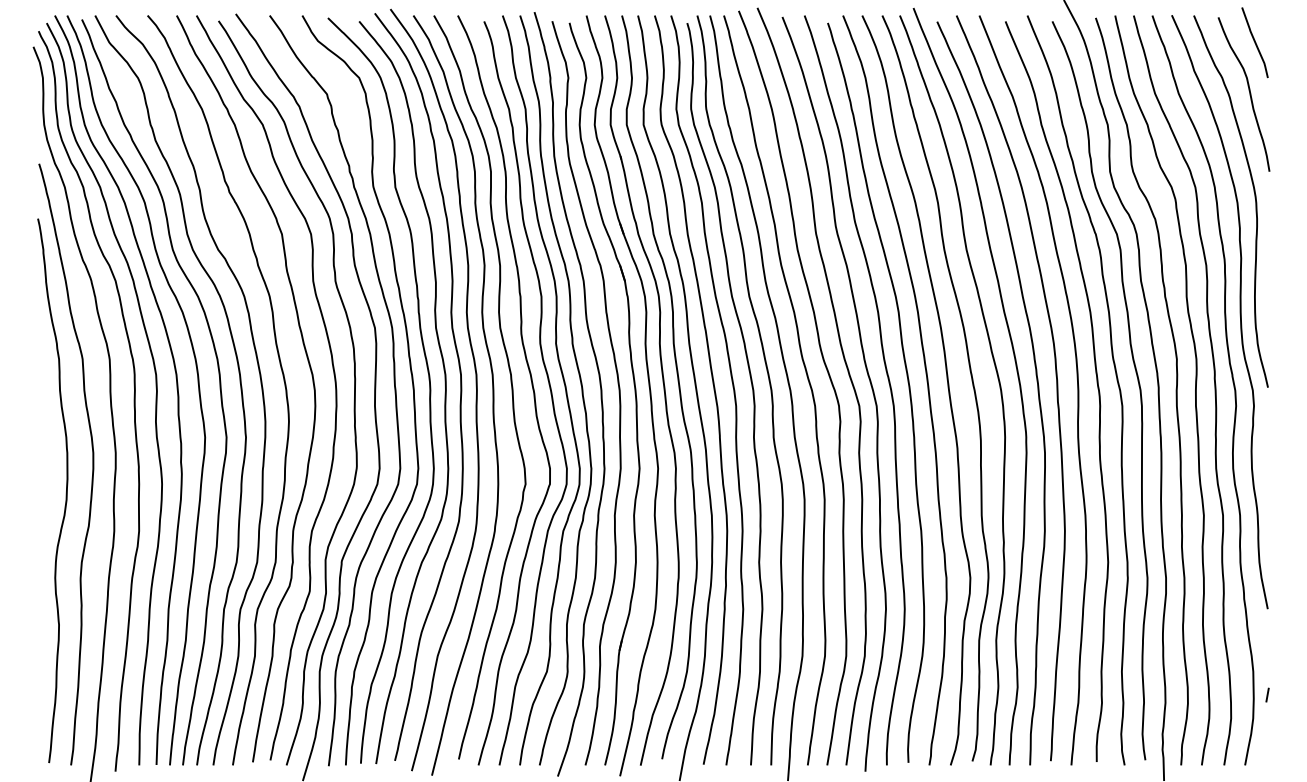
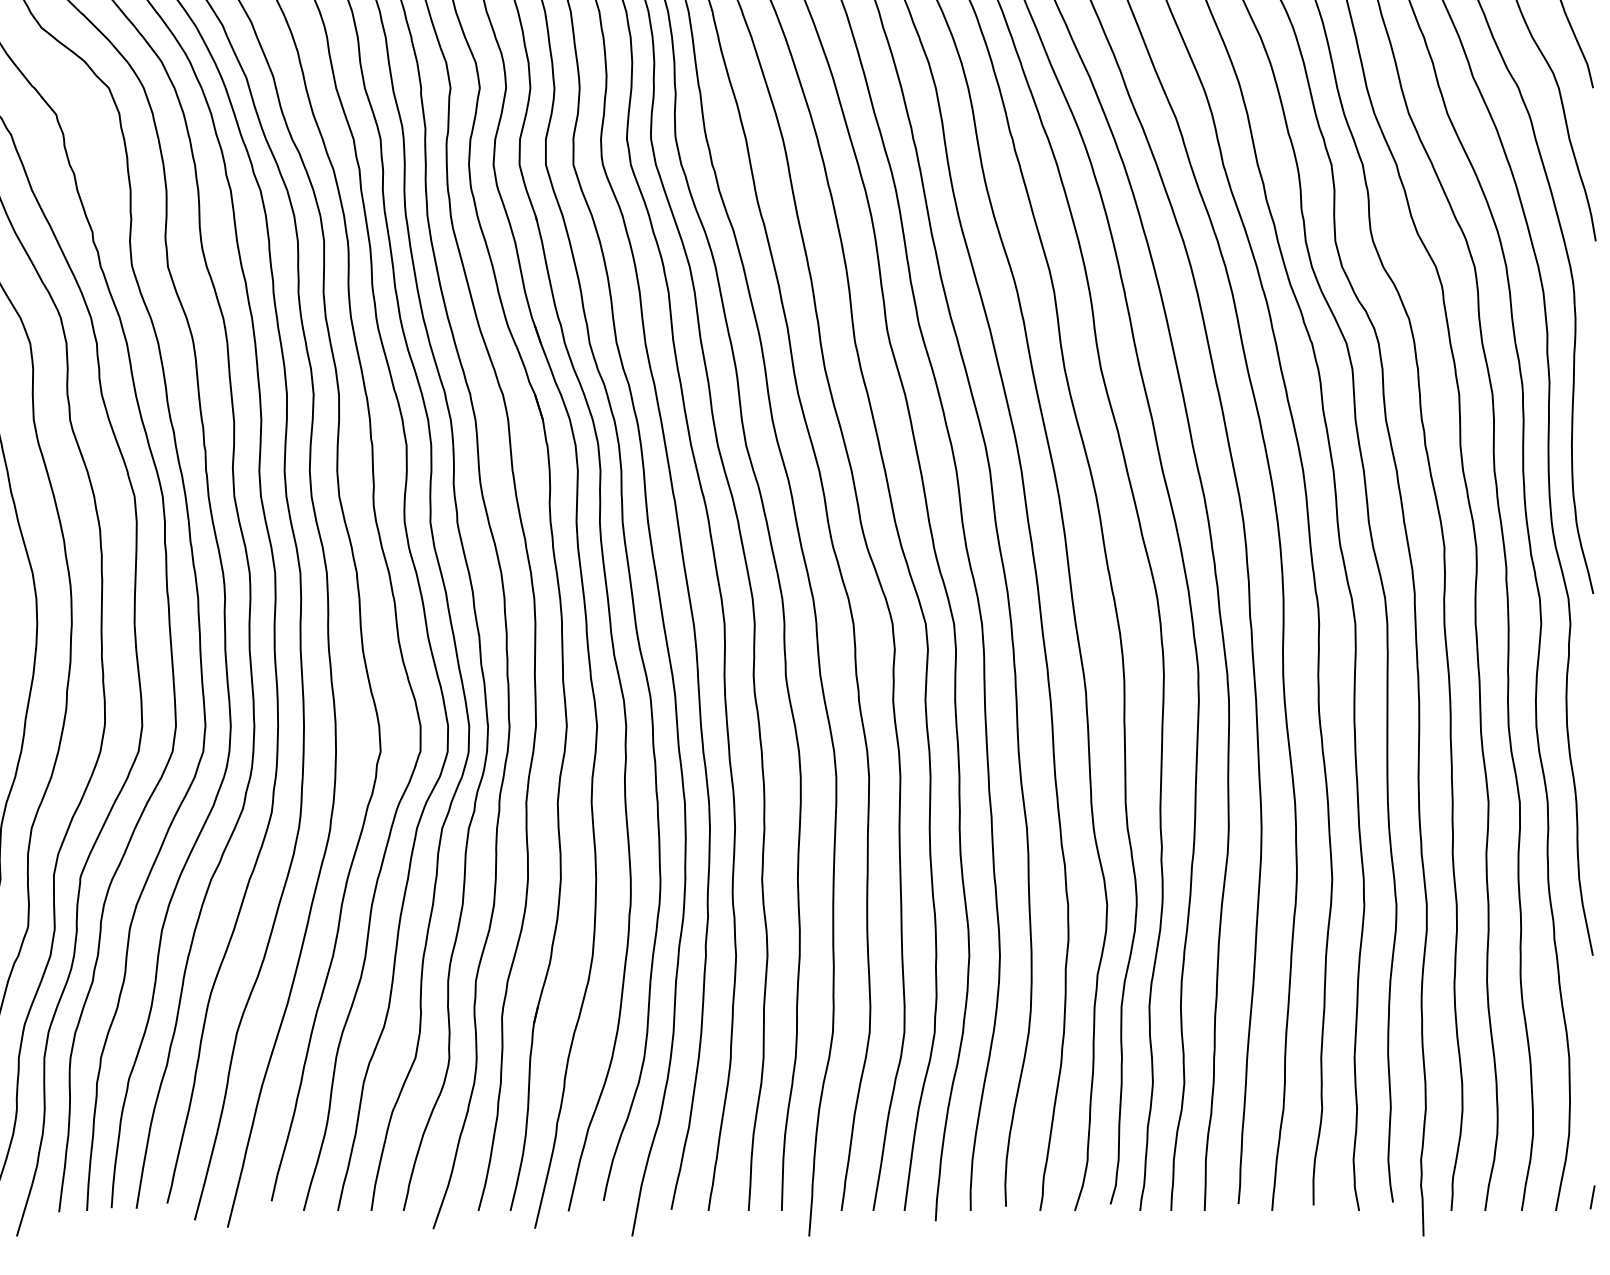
line: (1267, 694) -> (1592, 1196), moved

